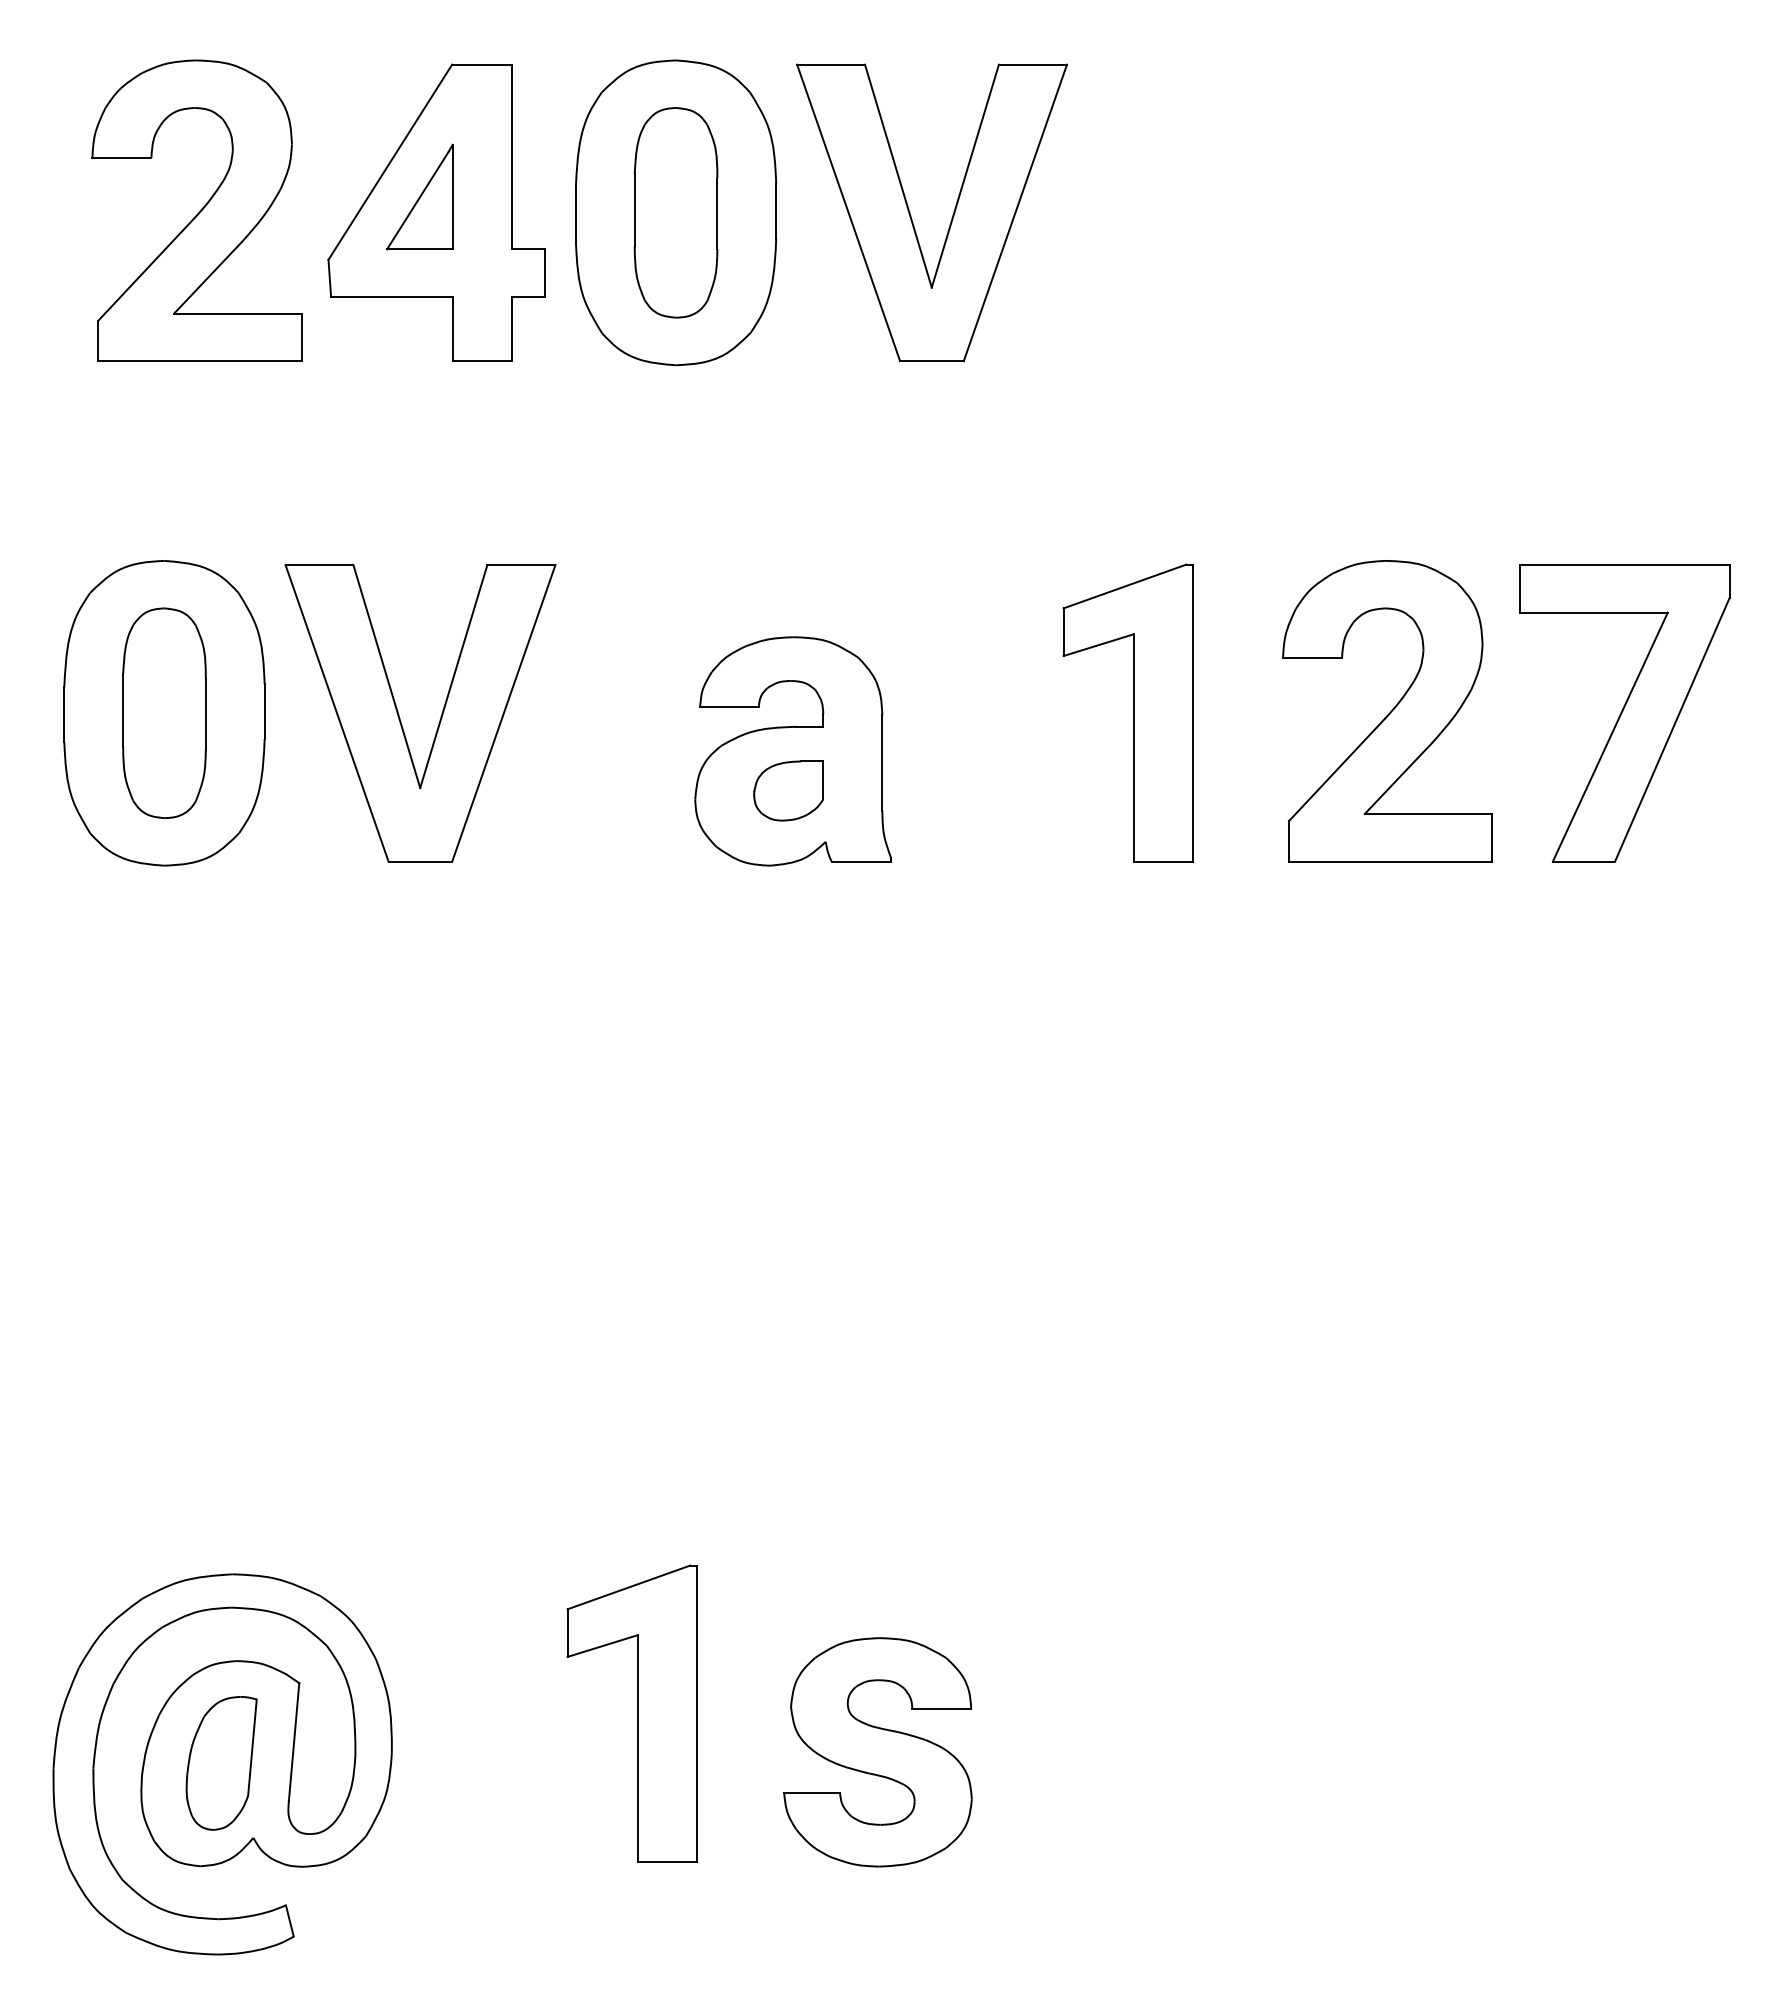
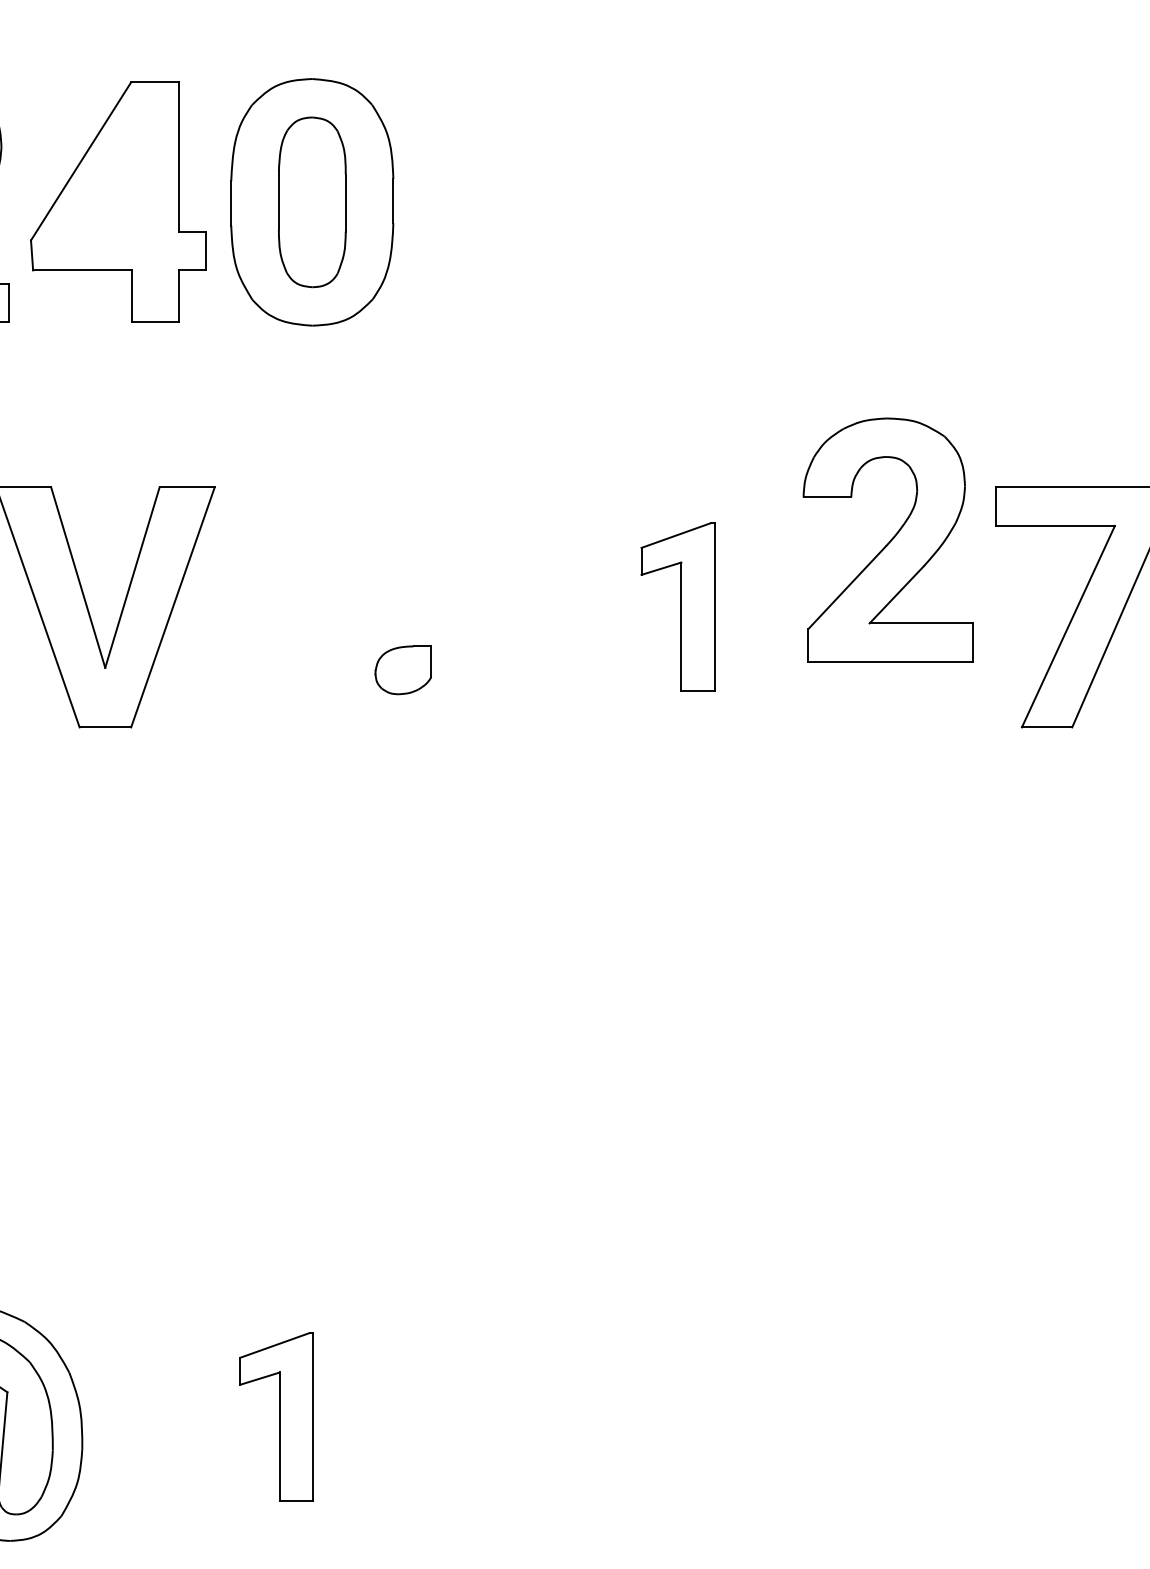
part: (419, 196) -> (104, 189), removed
part: (911, 215) -> (502, 204), removed
part: (1387, 711) -> (888, 540), moved
part: (1127, 712) -> (677, 606), size x0.7
part: (792, 751) -> (406, 638), removed
part: (631, 1713) -> (276, 1416), size x0.7
part: (877, 1752) -> (475, 1448), removed

